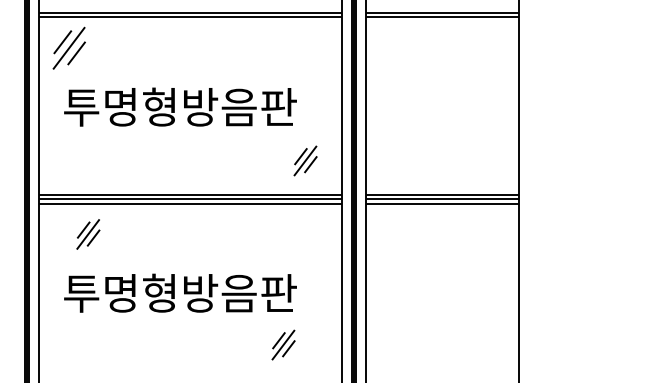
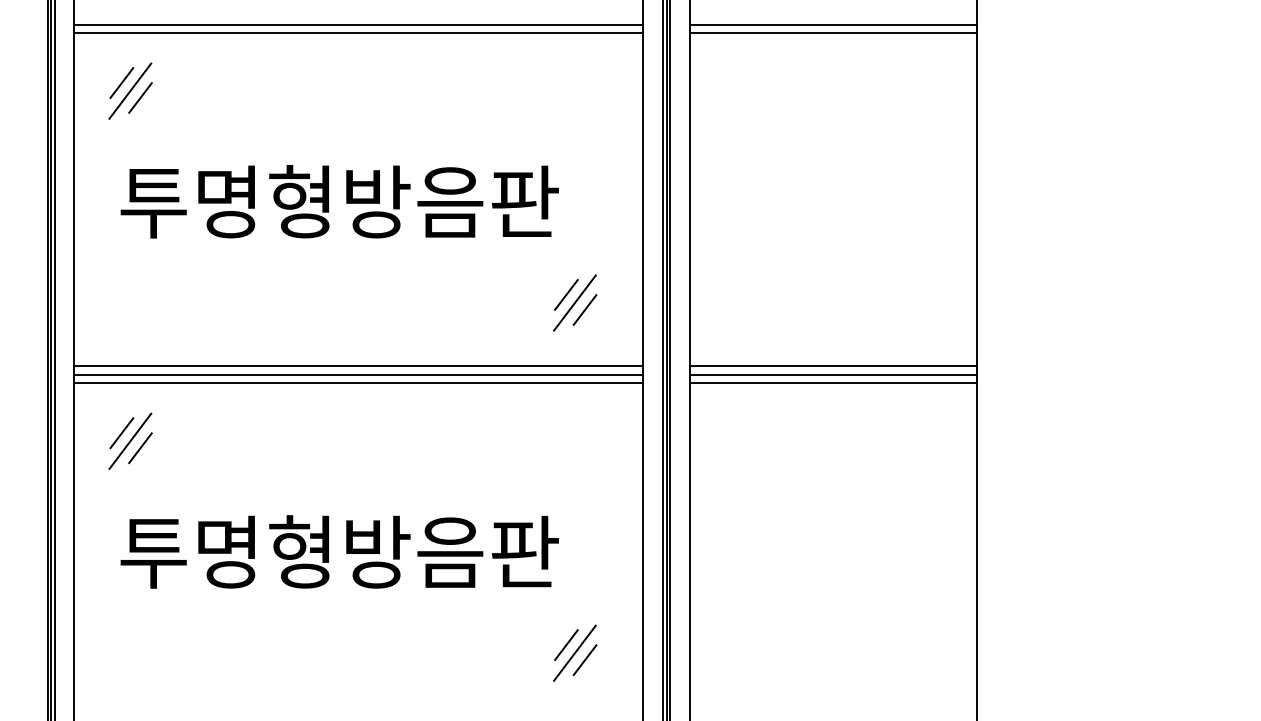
part: (69, 48) -> (130, 91), size x0.71
part: (88, 234) -> (130, 441), moved
part: (283, 344) -> (574, 652), moved

